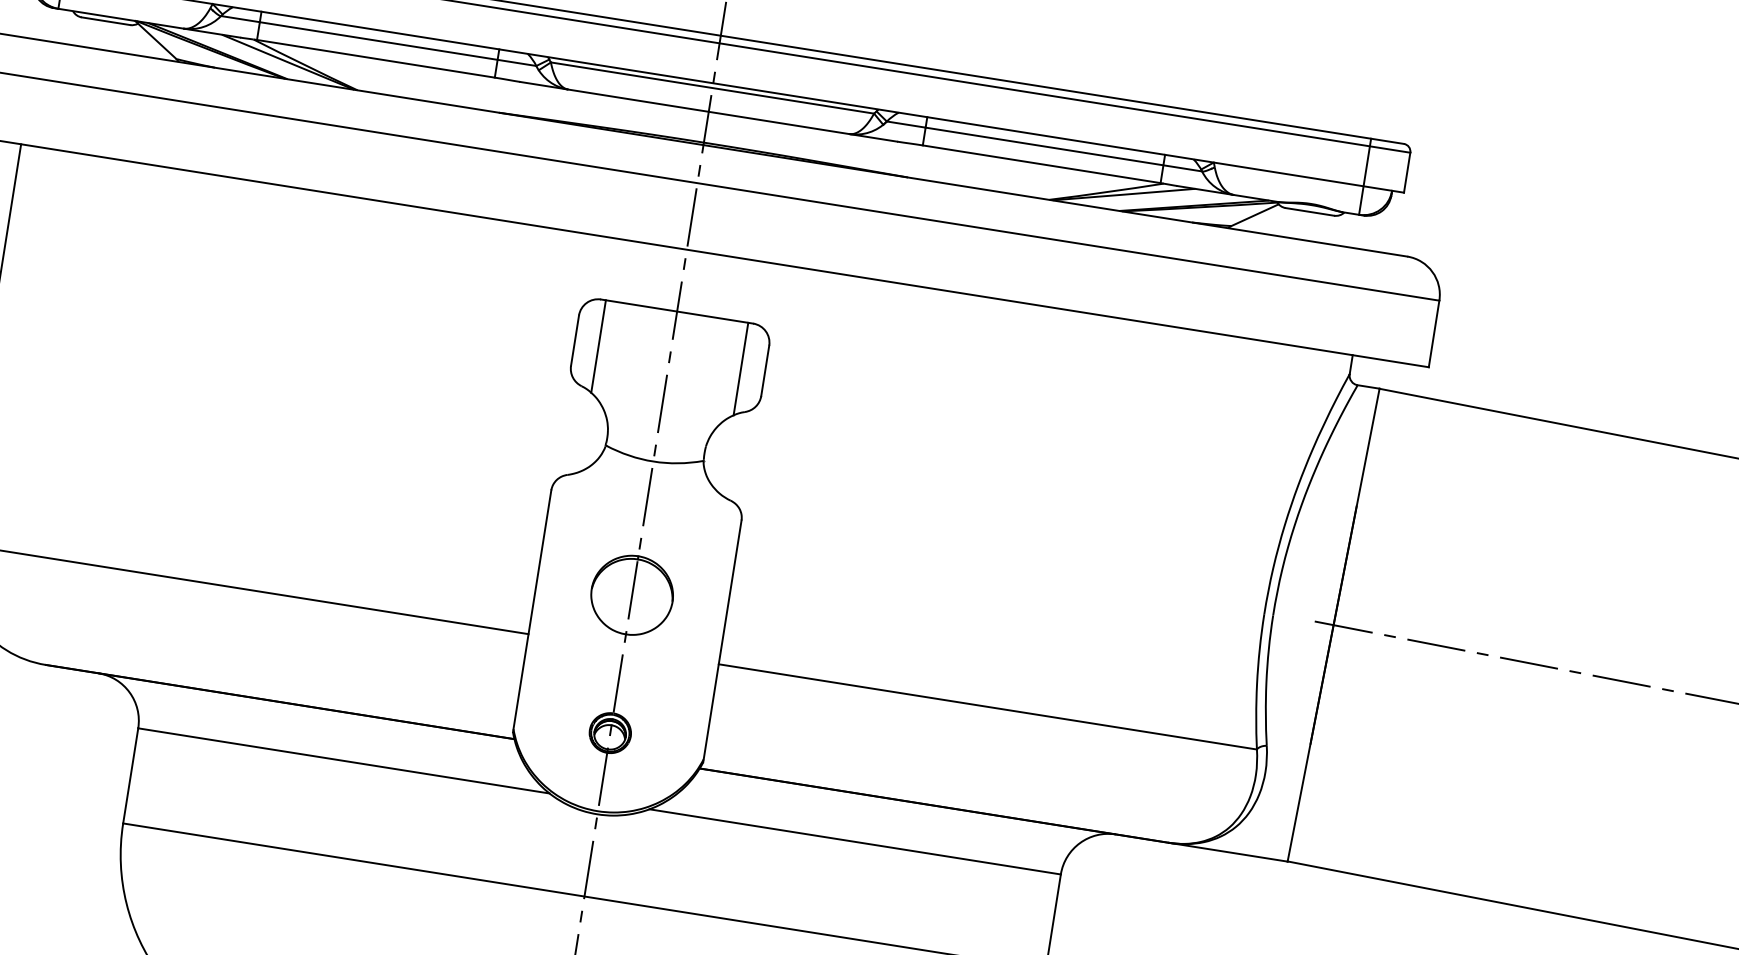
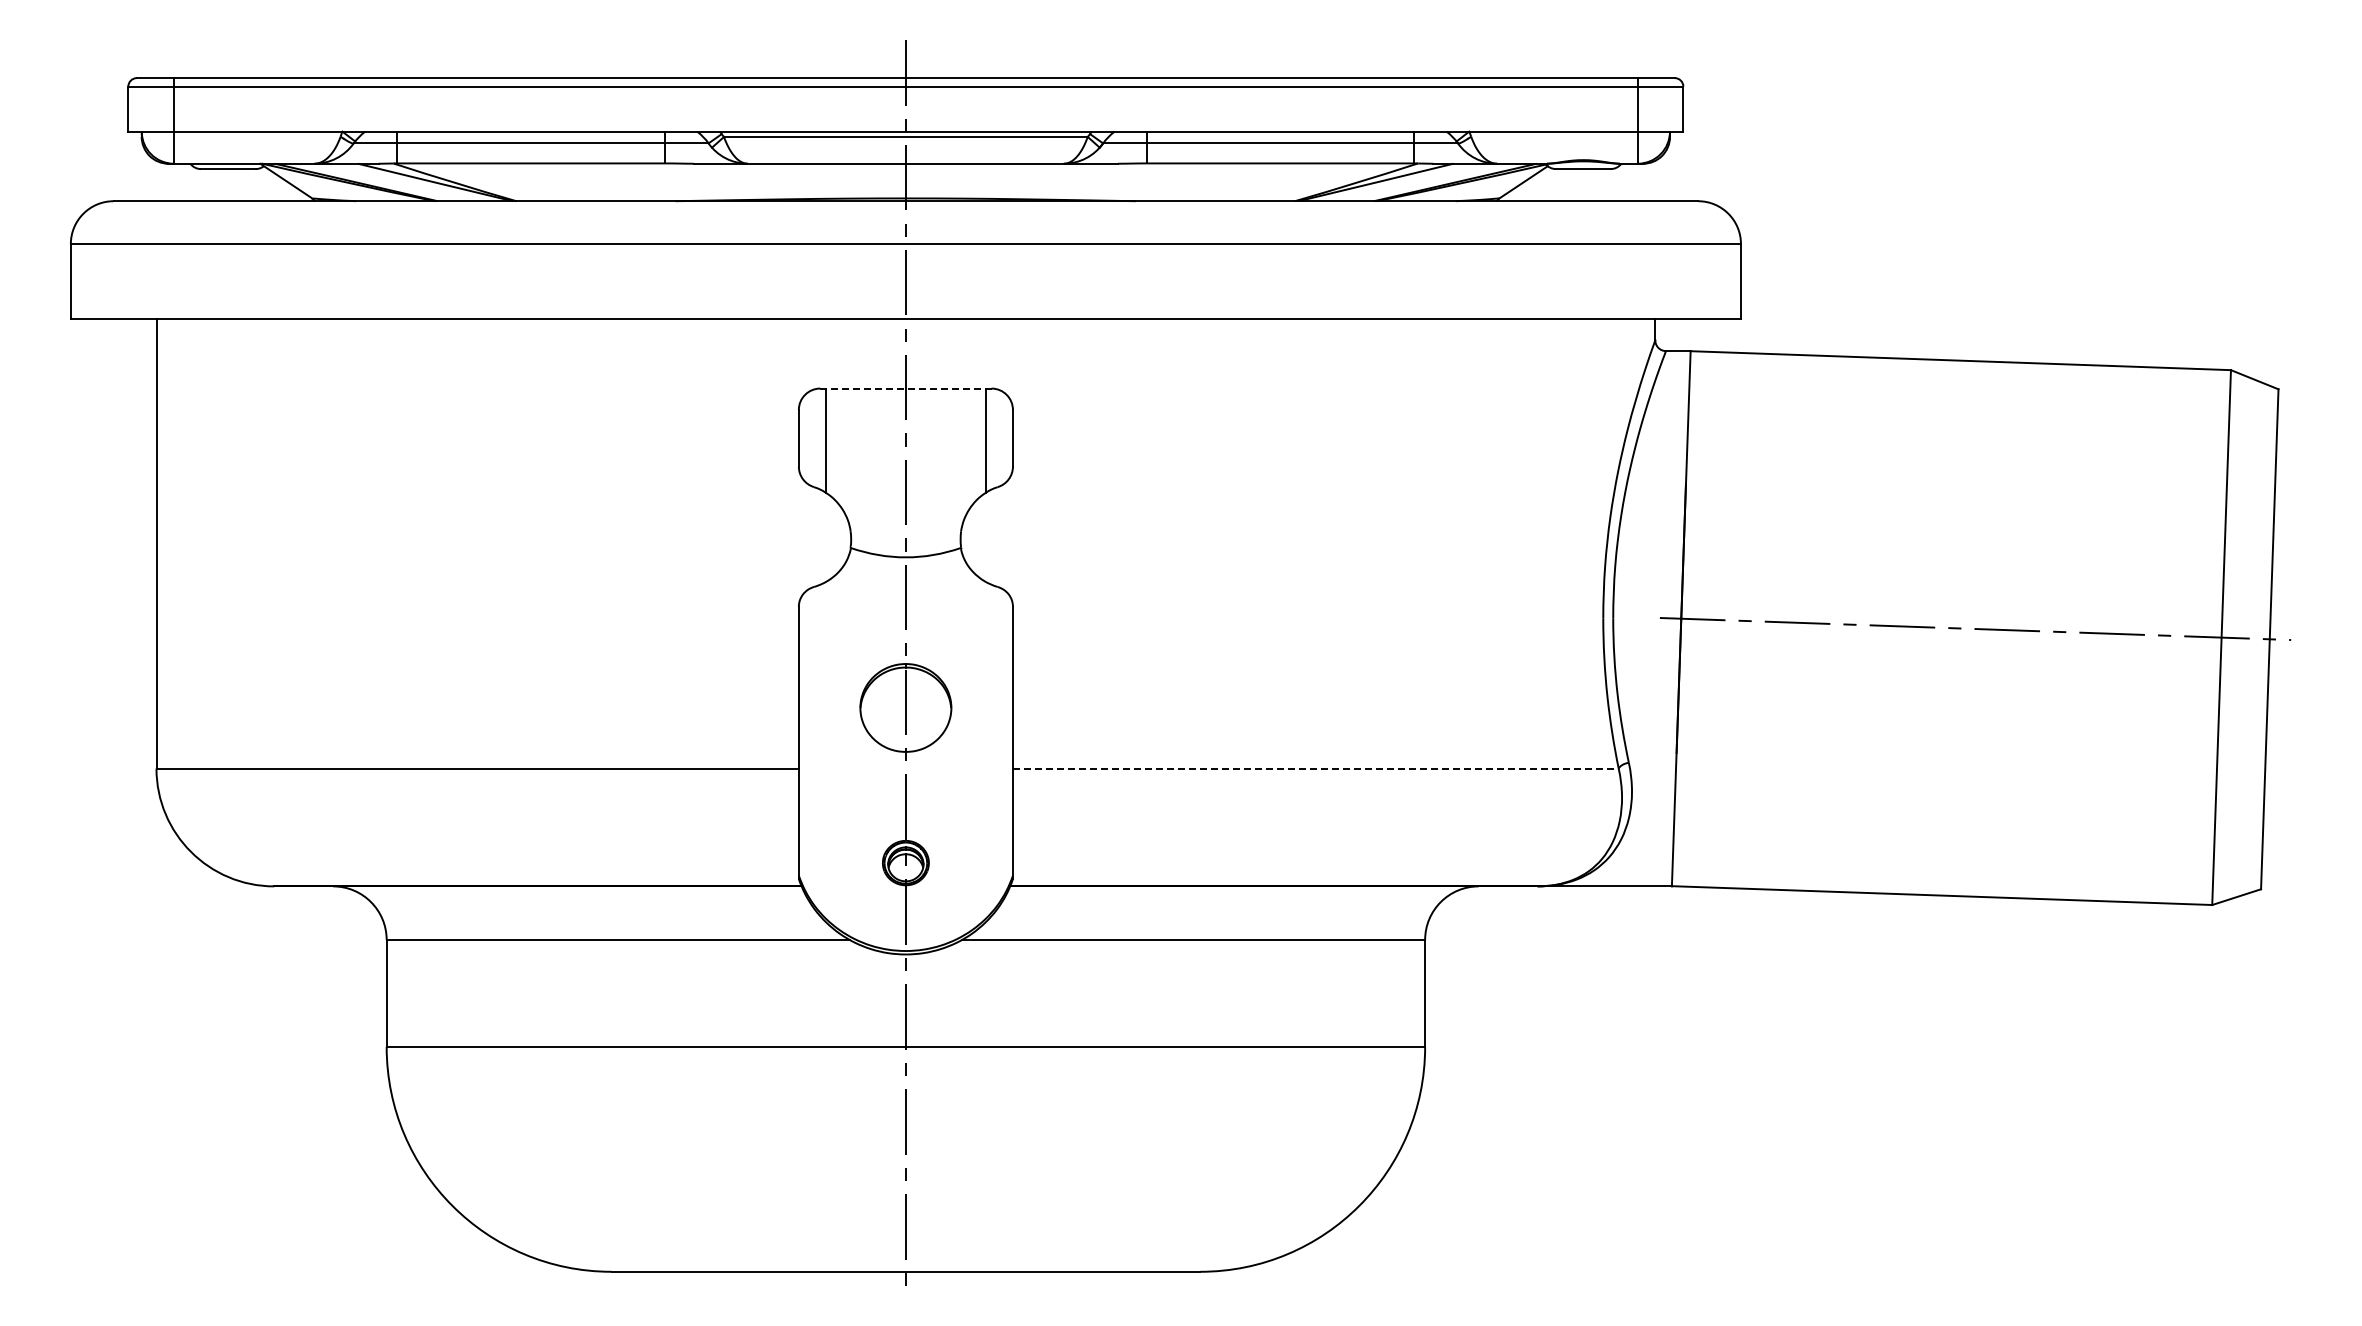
line: (676, 311) -> (905, 388), solid -> dashed
line: (987, 706) -> (1315, 768), solid -> dashed

